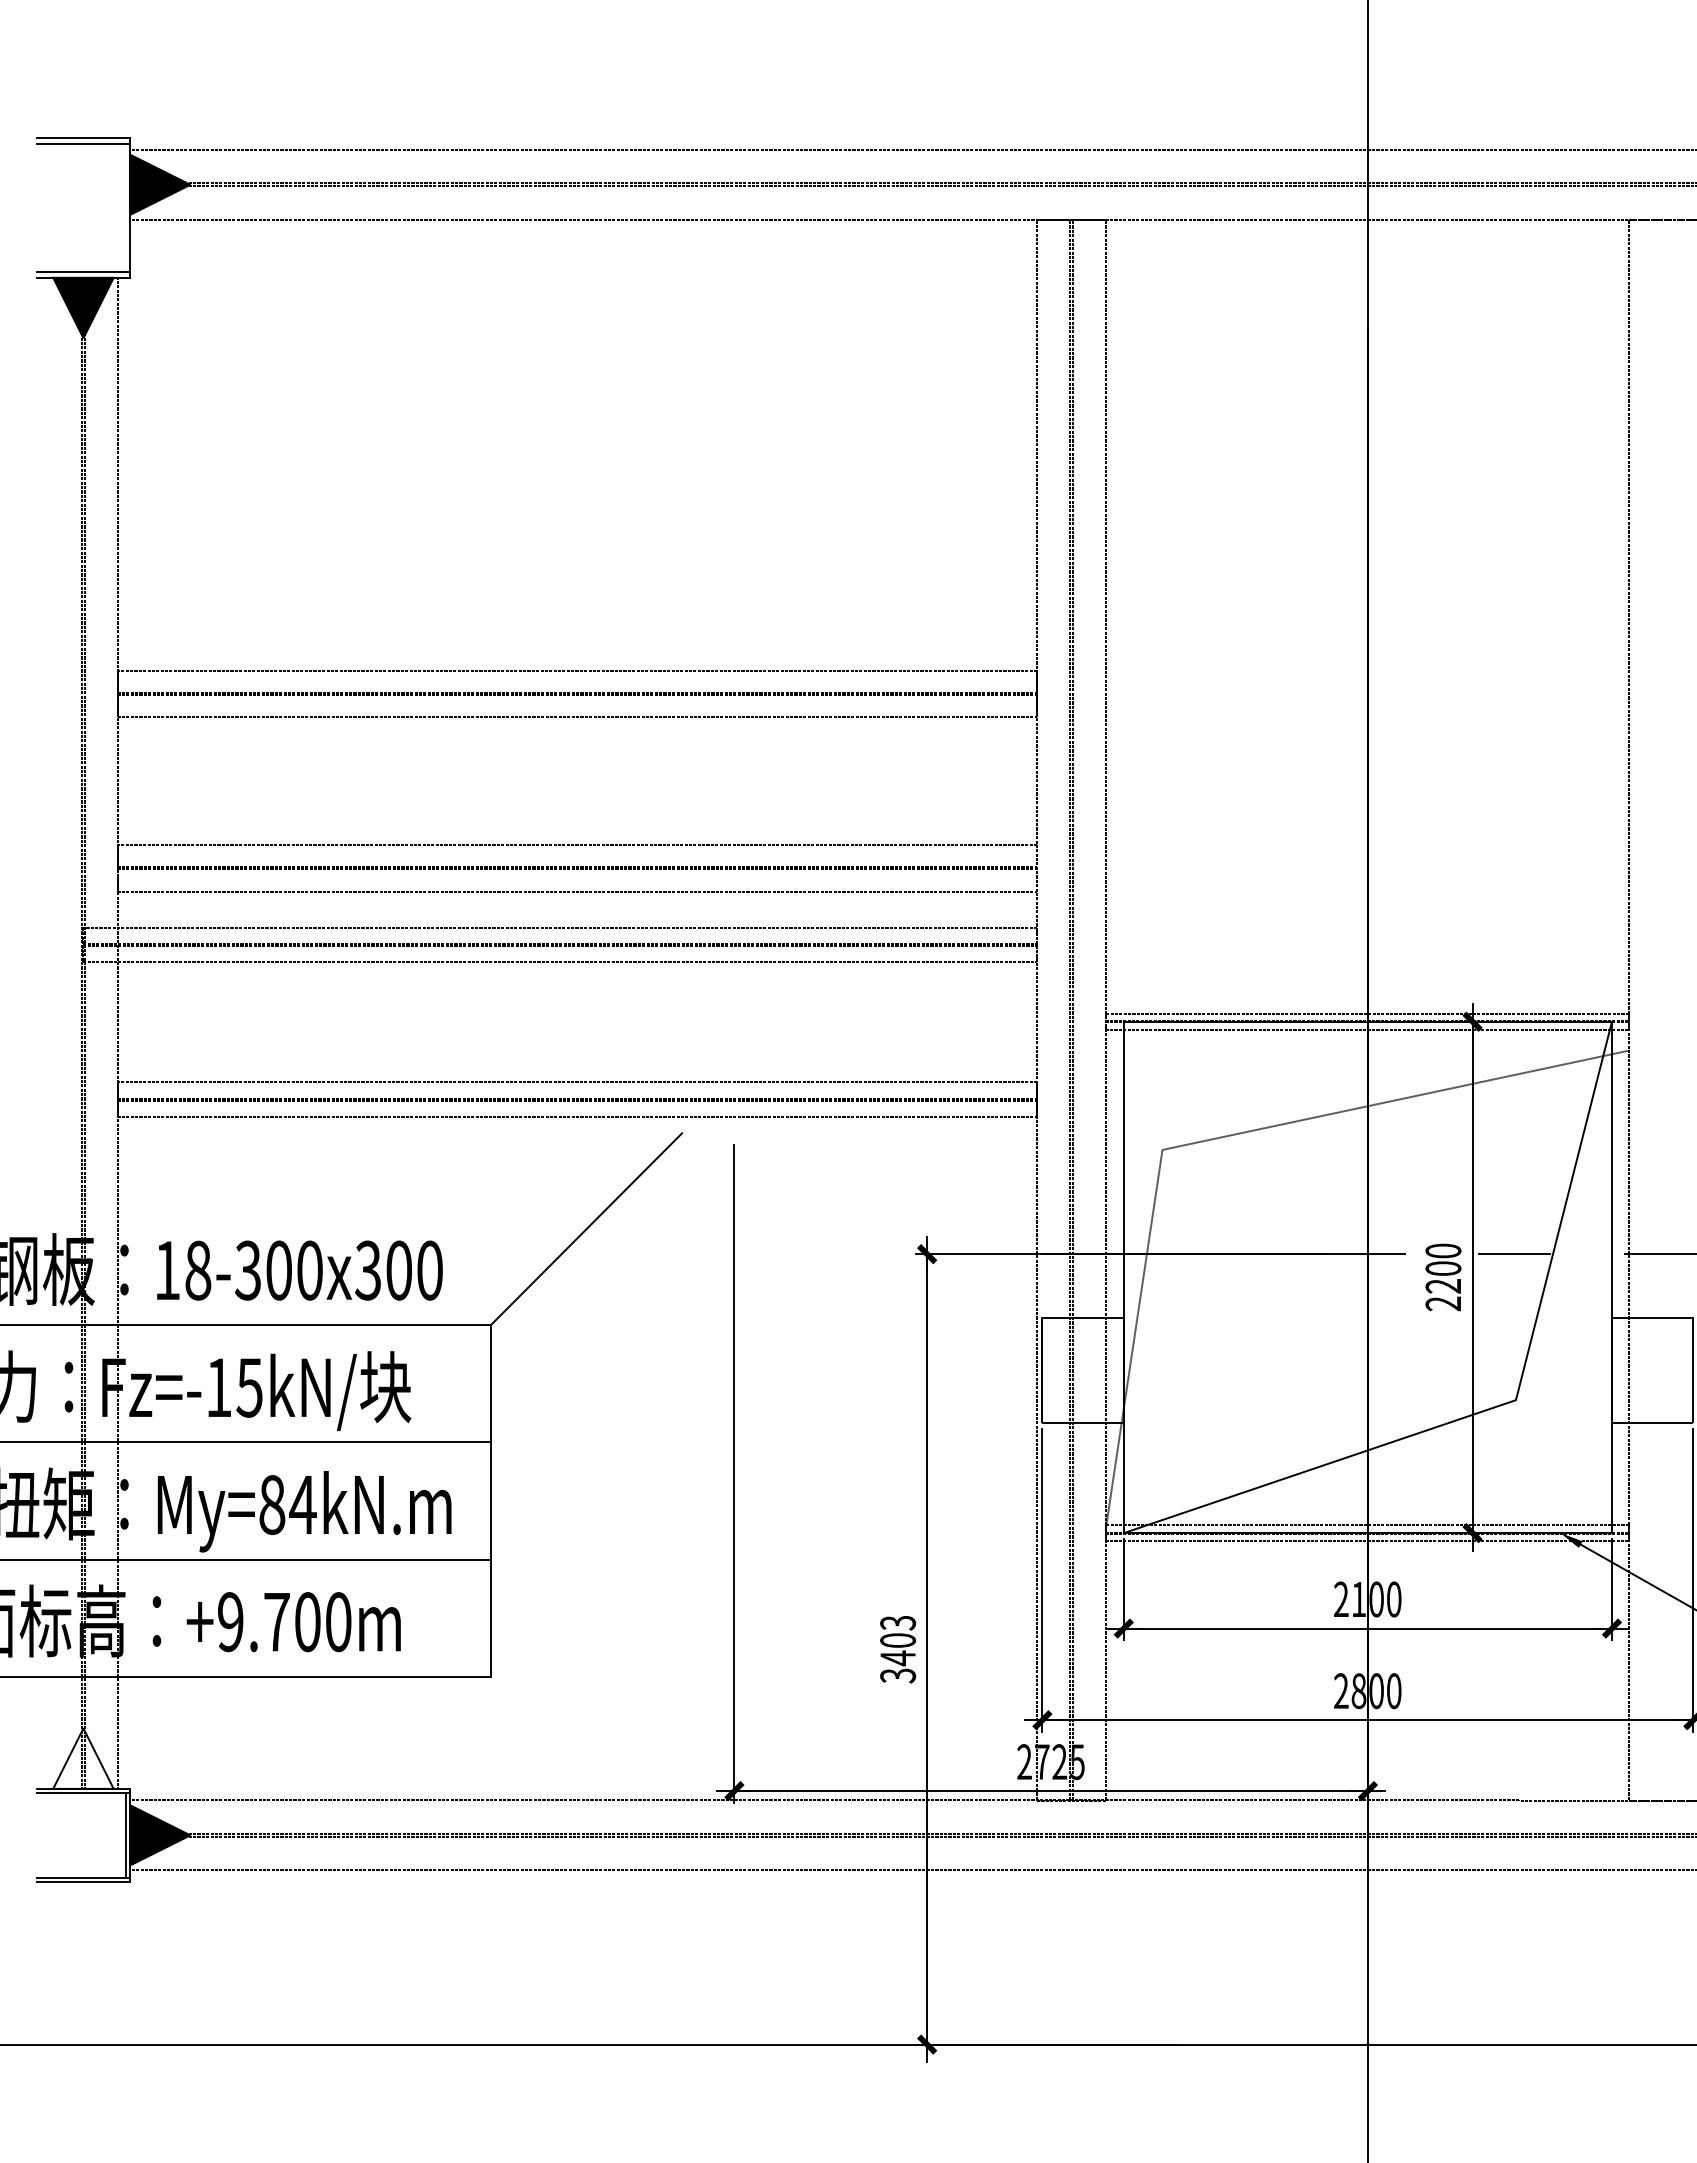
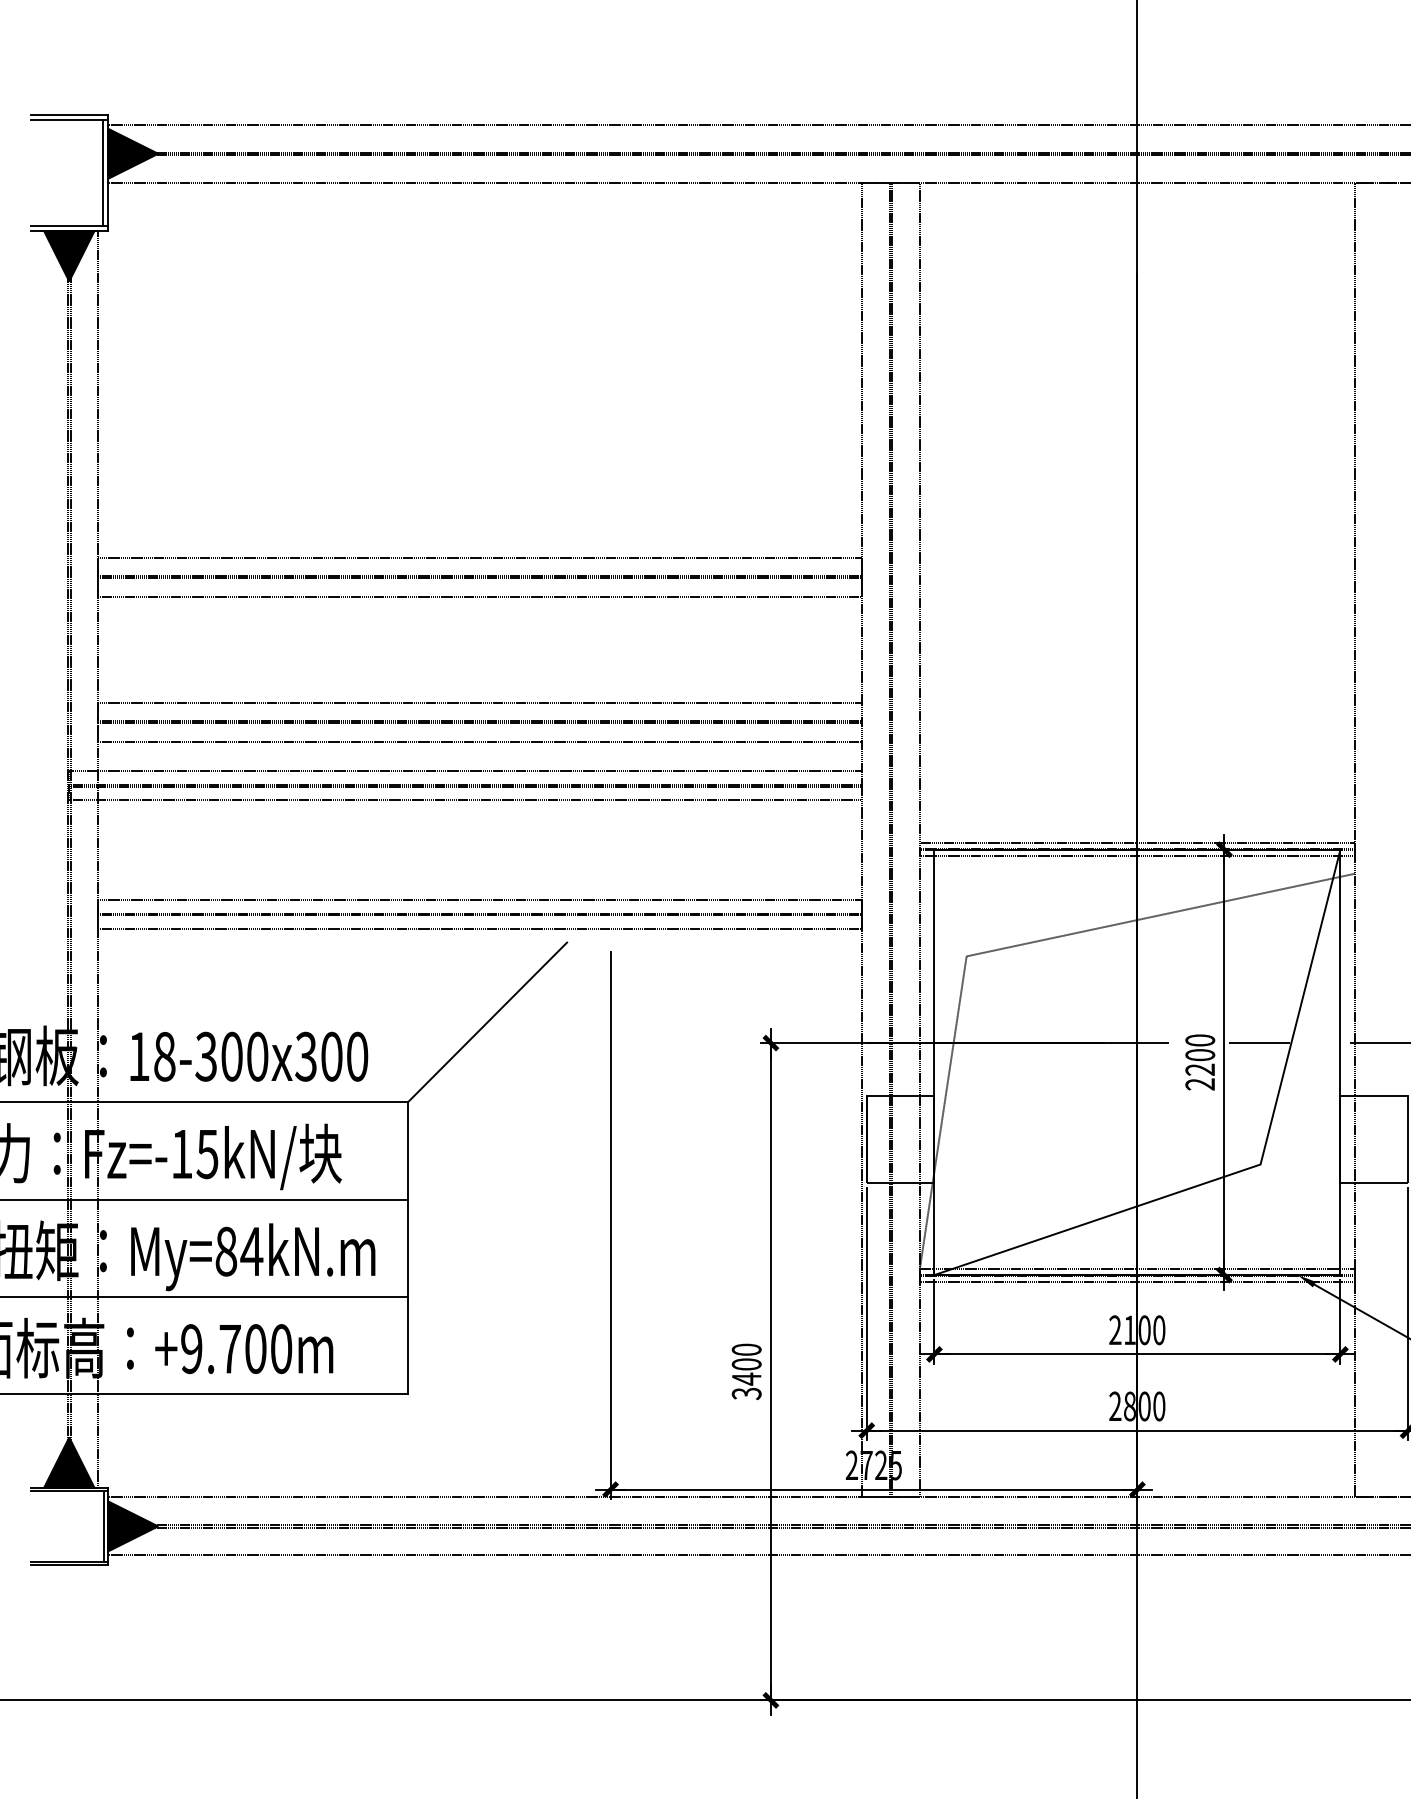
line: (124, 207) -> (103, 172), added
text: (898, 1622) -> (747, 1349), 3403 -> 3400
fill: (83, 1758) -> (69, 1462), added

